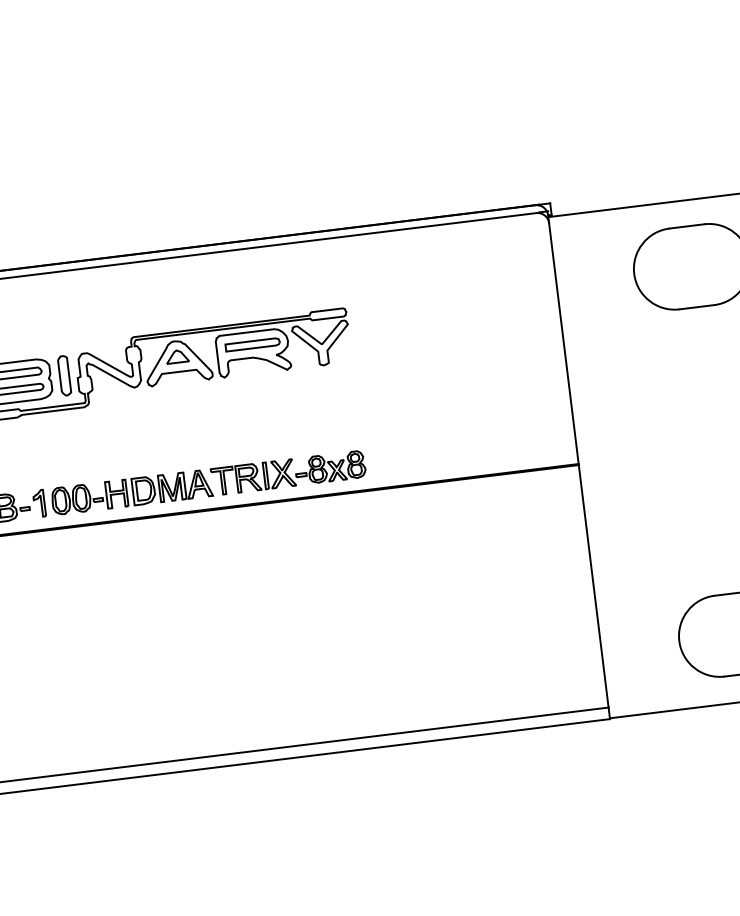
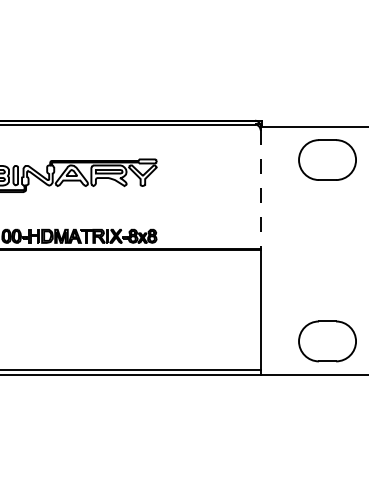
line: (563, 345) -> (260, 190), solid -> dashed

